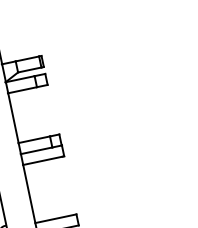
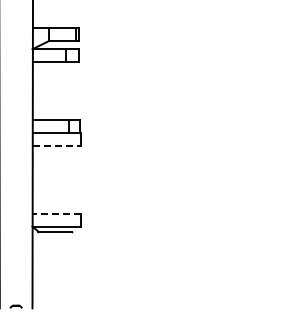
line: (43, 160) -> (56, 145), solid -> dashed
line: (55, 218) -> (56, 213), solid -> dashed

